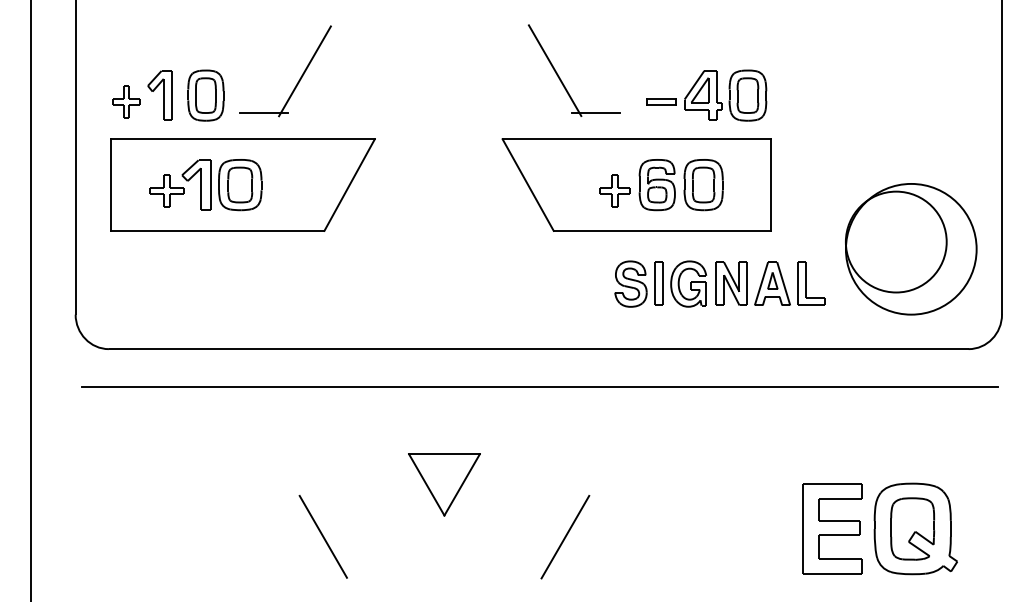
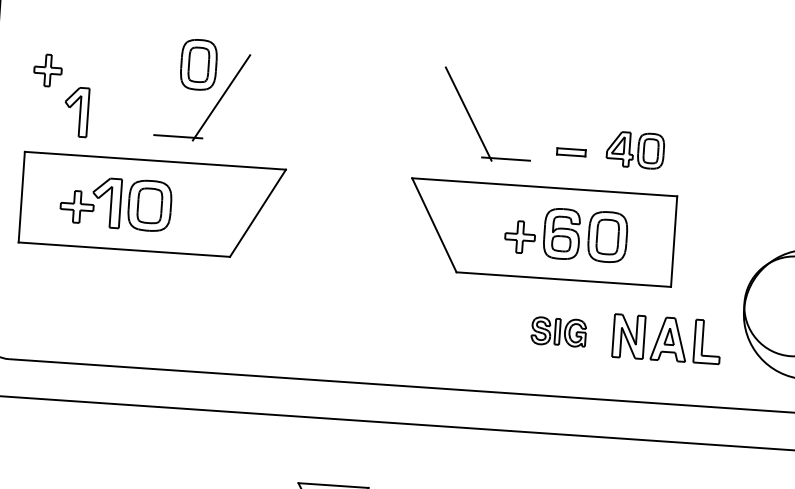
part: (205, 95) -> (198, 64), moved
part: (725, 95) -> (635, 150), size x0.7
part: (126, 101) -> (48, 70), moved
part: (660, 283) -> (558, 331), size x0.6

